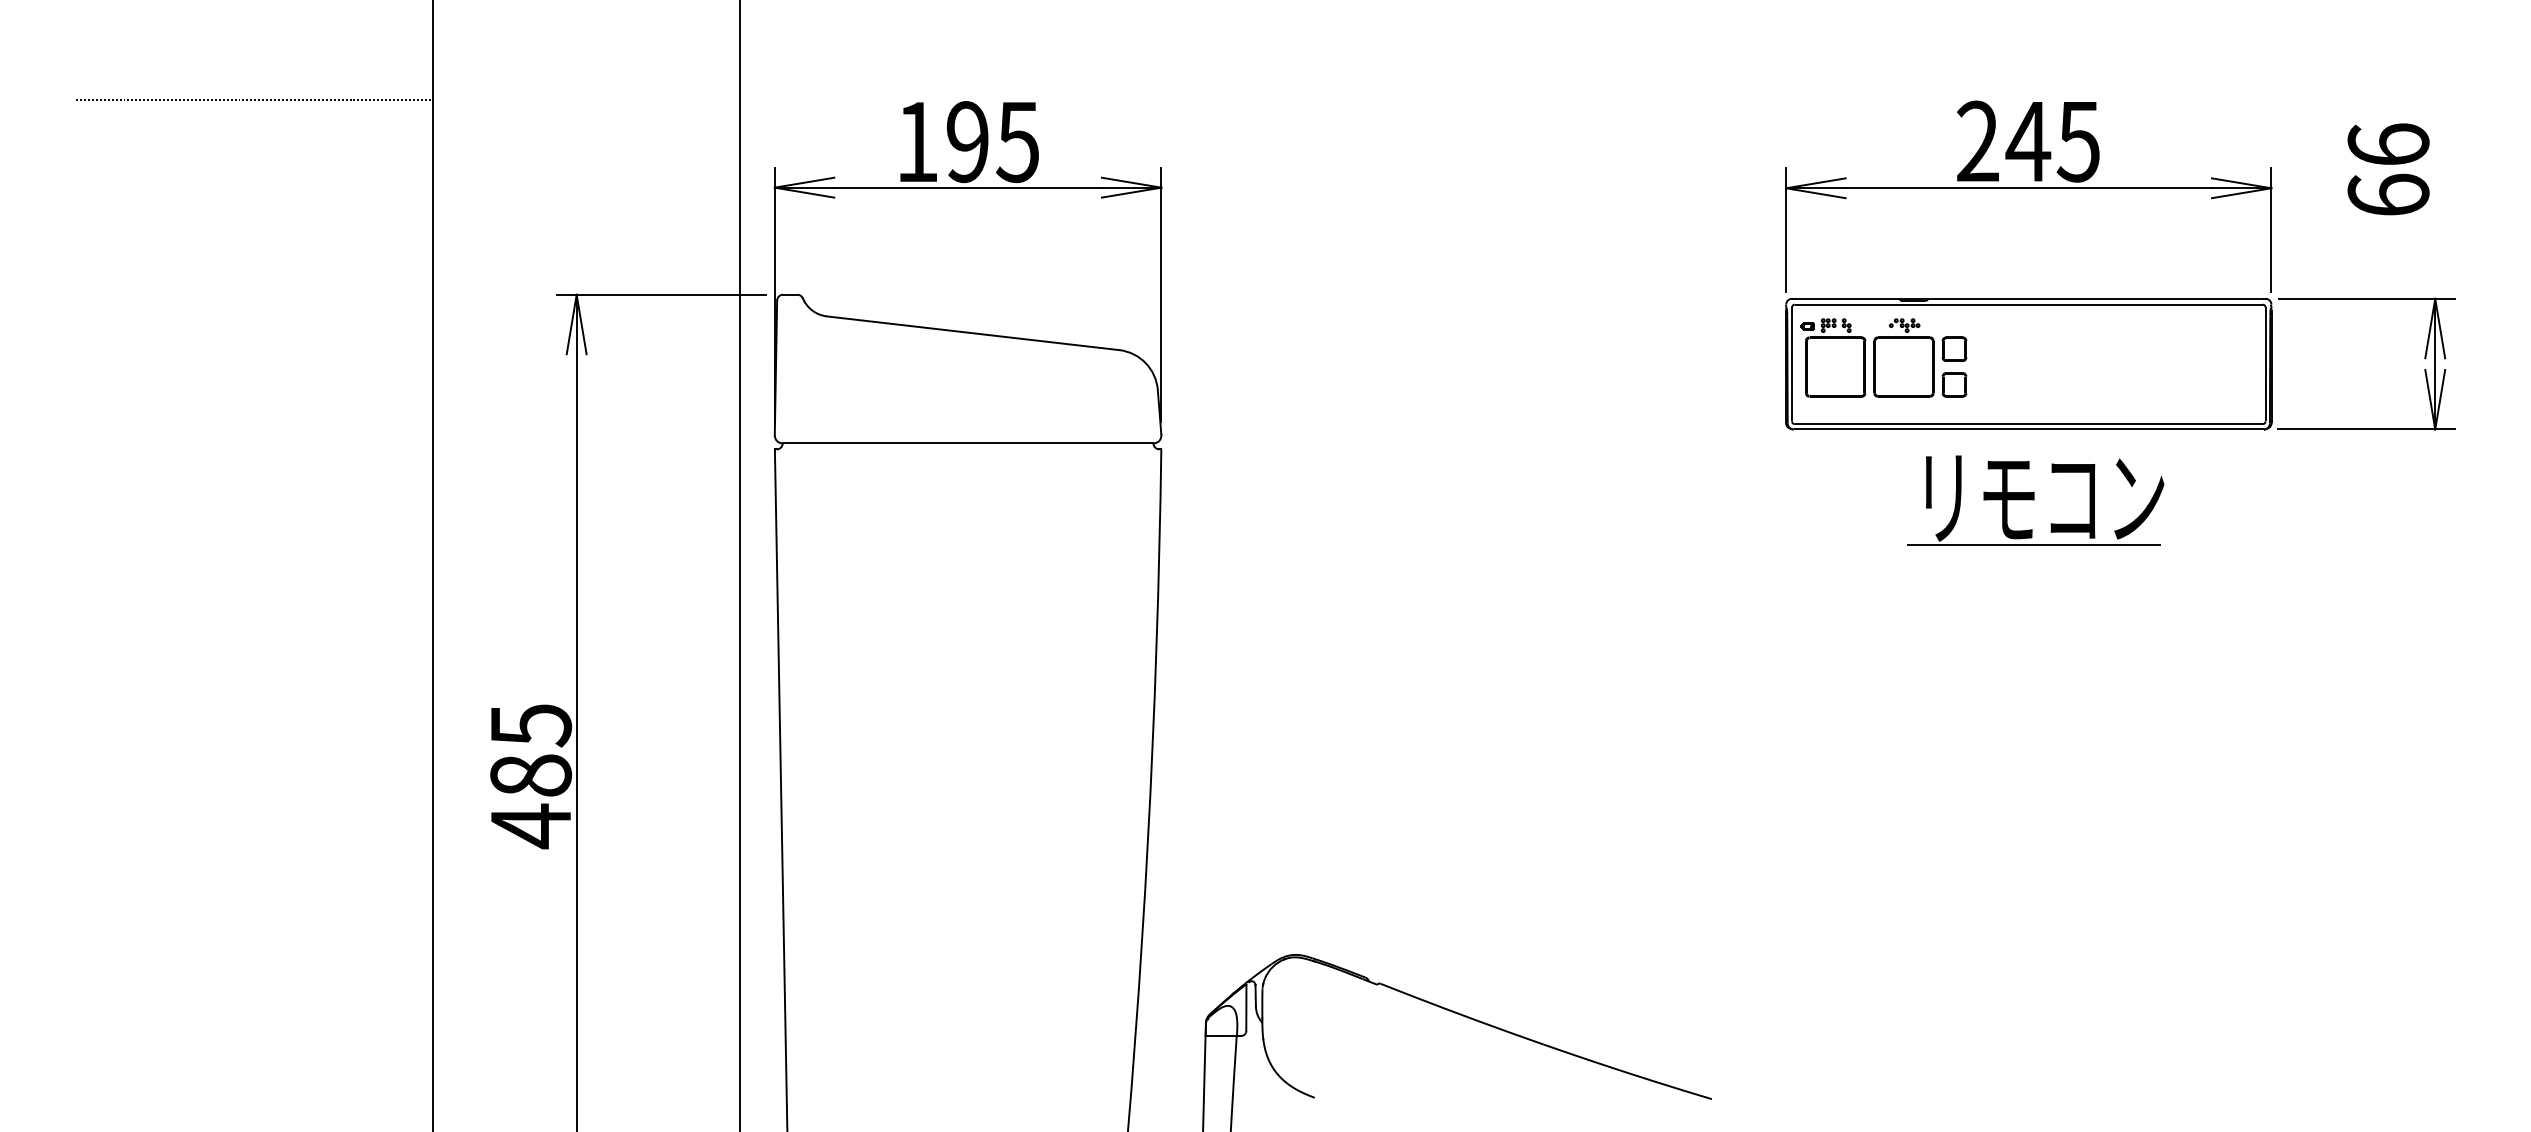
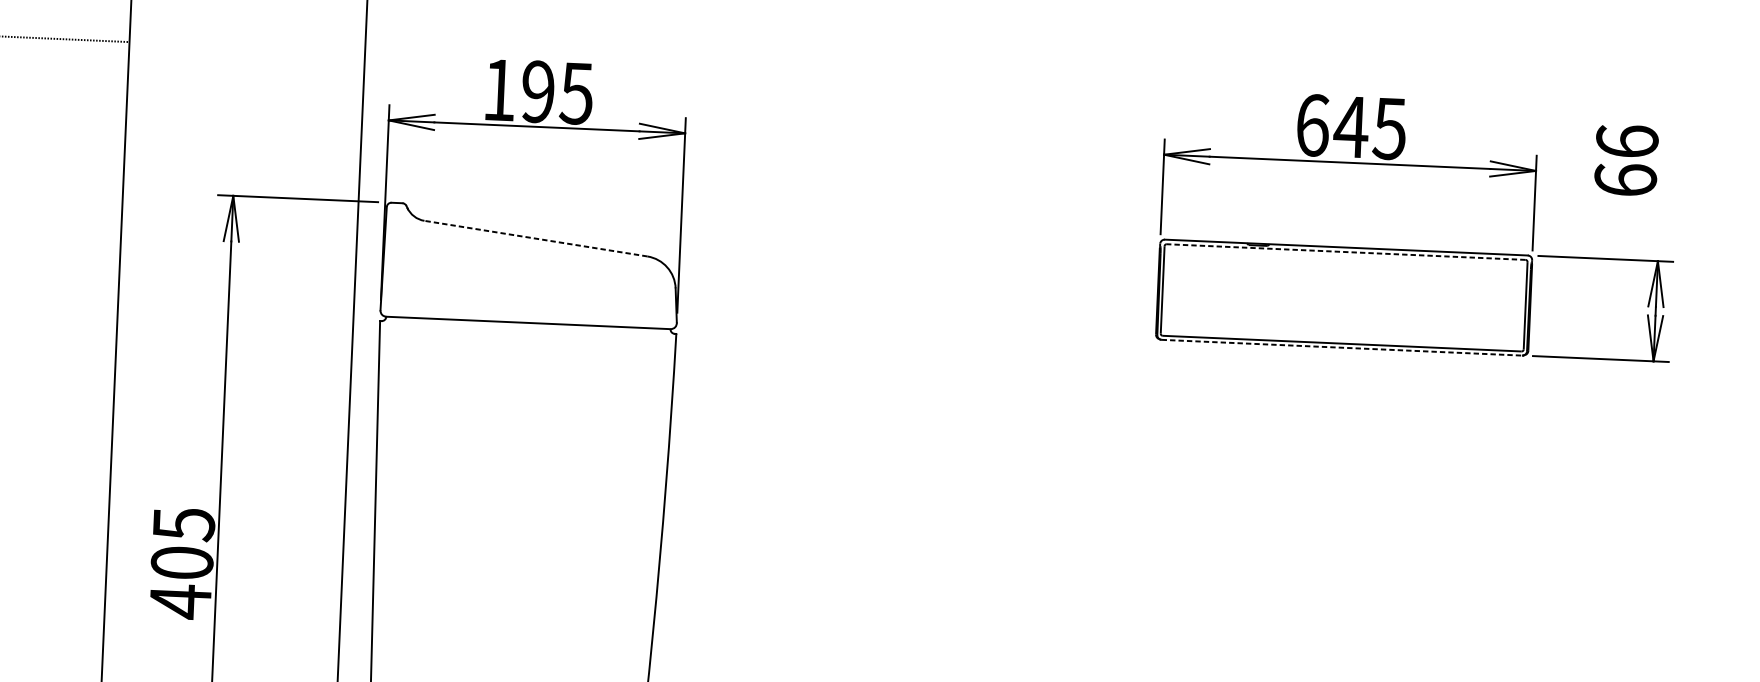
text: (1978, 141) -> (1313, 125), 245 -> 645
line: (2028, 304) -> (1345, 251), solid -> dashed
line: (972, 333) -> (535, 238), solid -> dashed
part: (1883, 357) -> (1233, 287), removed
line: (2029, 429) -> (1342, 347), solid -> dashed
part: (2035, 500) -> (1344, 402), removed
text: (530, 775) -> (181, 562), 485 -> 405

